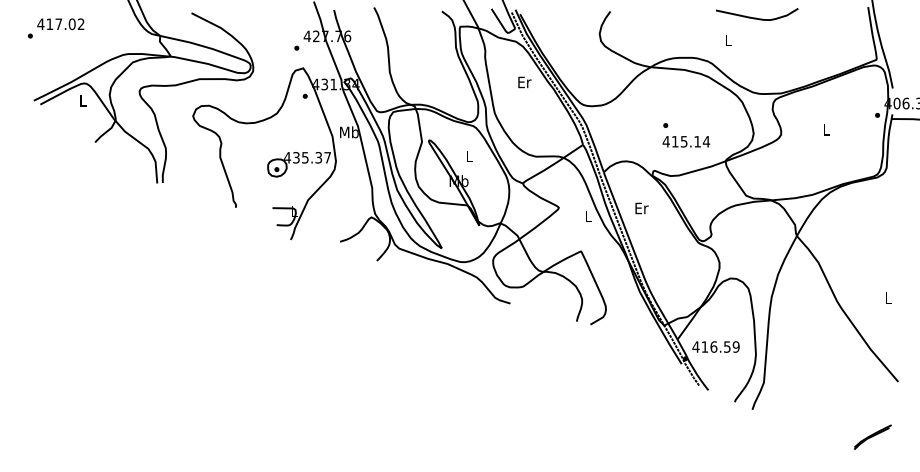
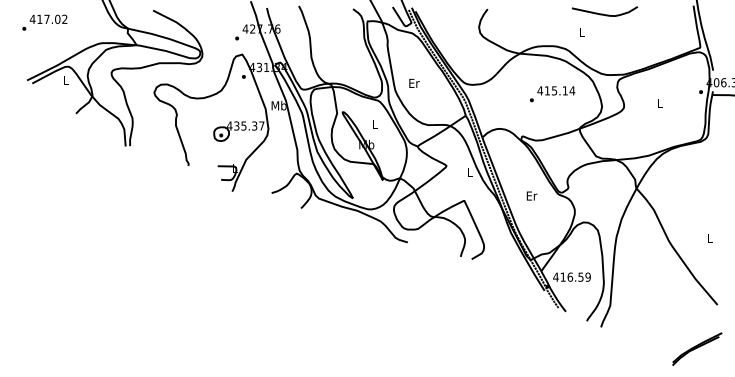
text: (524, 82) -> (414, 83), moved
text: (686, 141) -> (556, 90), moved
text: (641, 208) -> (531, 196), moved
part: (872, 437) -> (697, 349), size x1.67

